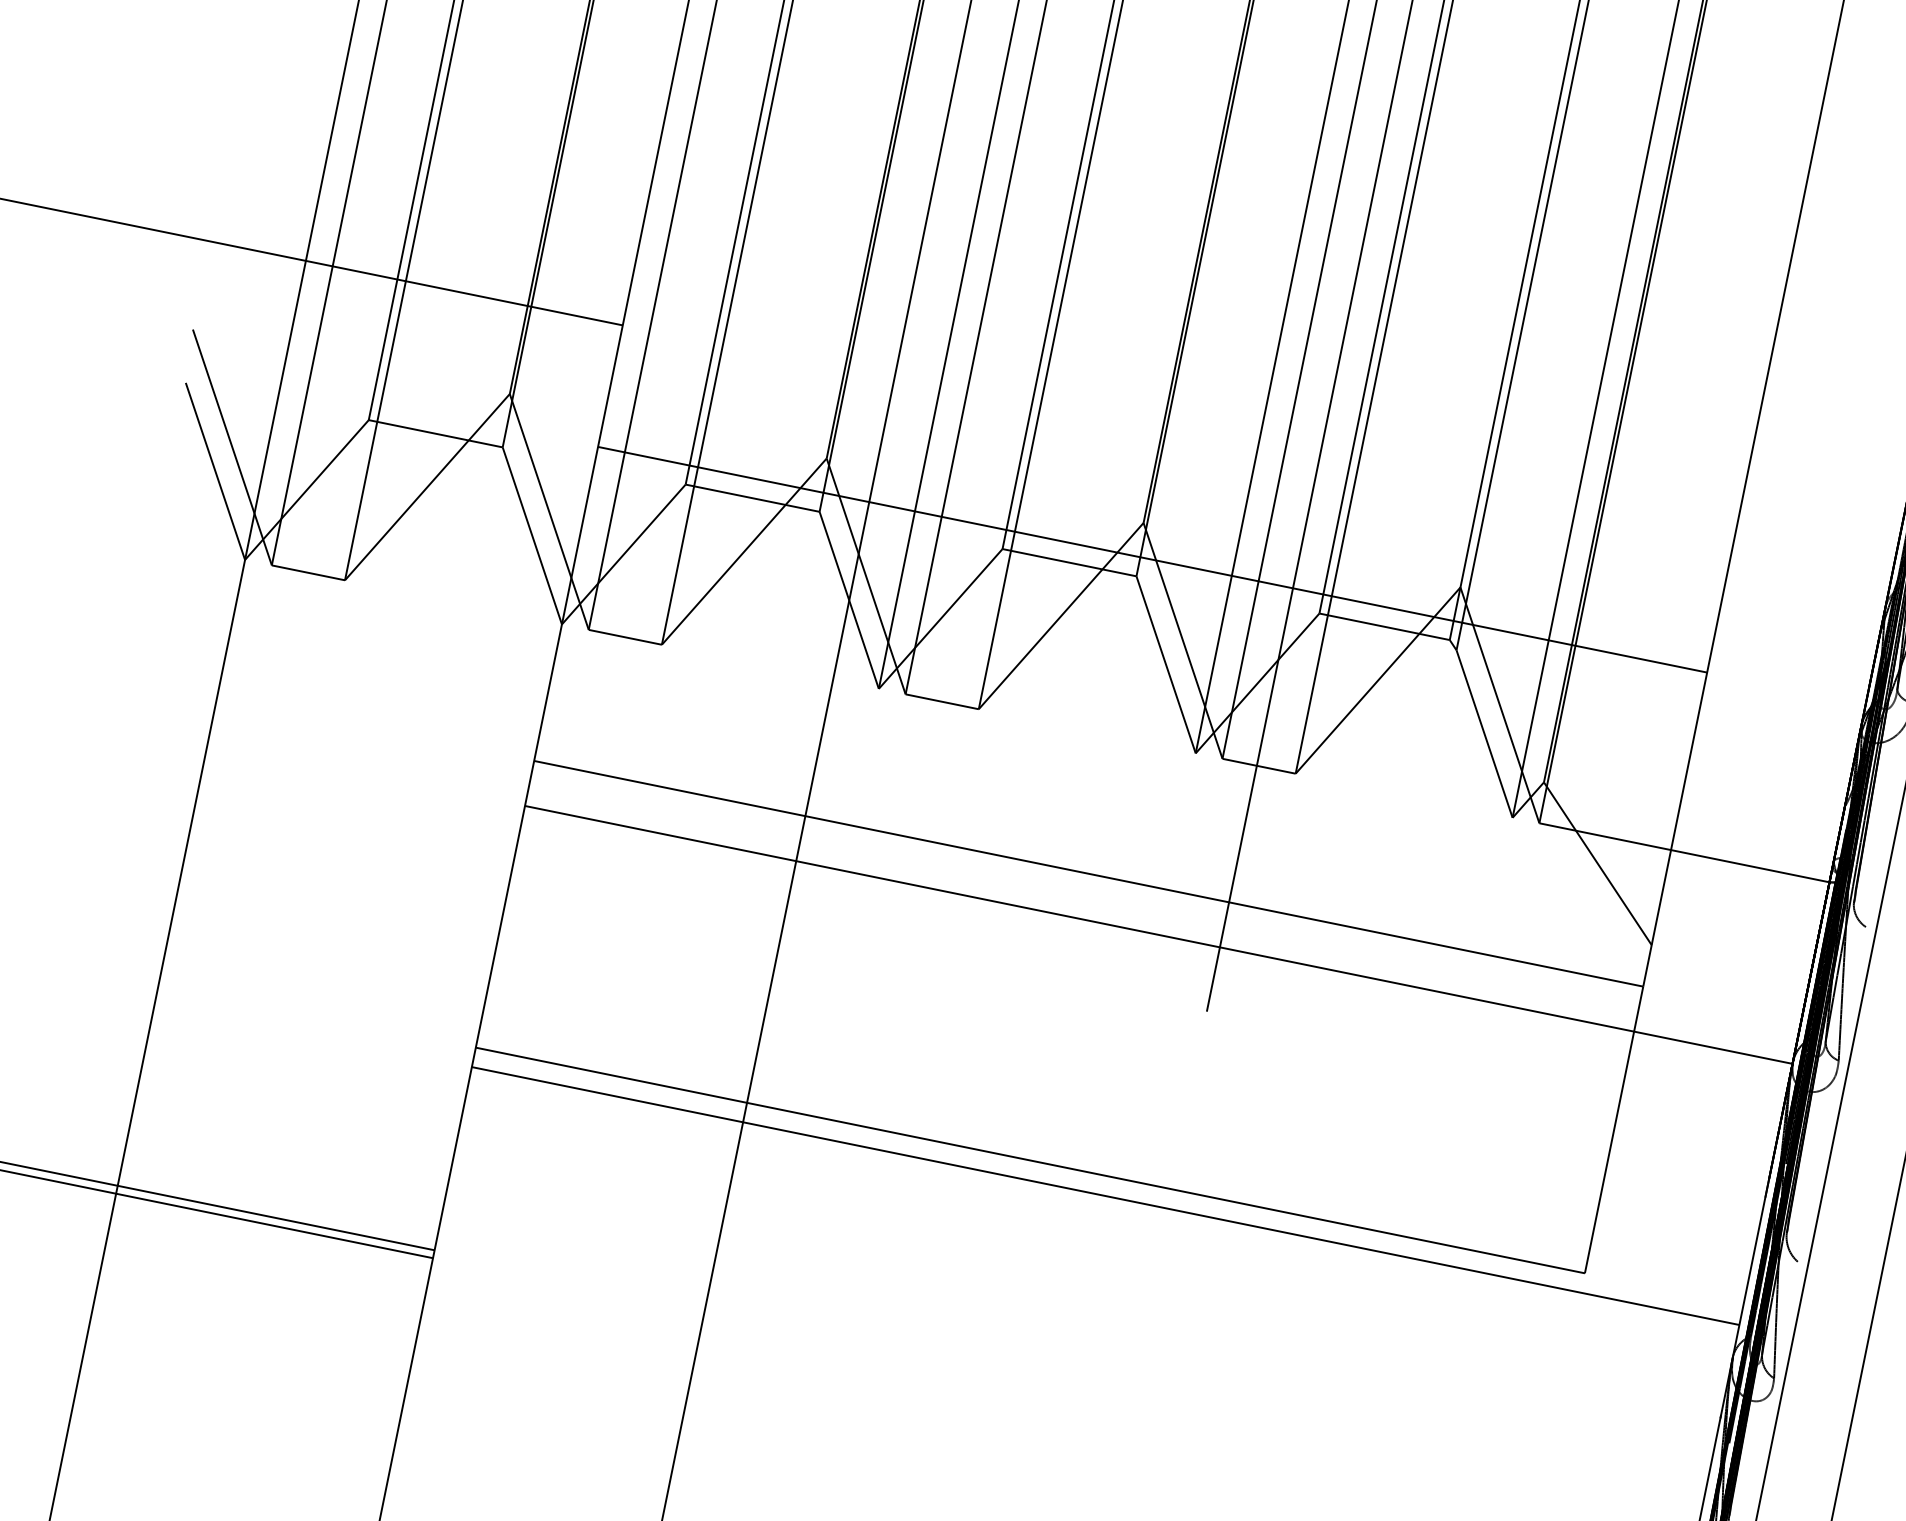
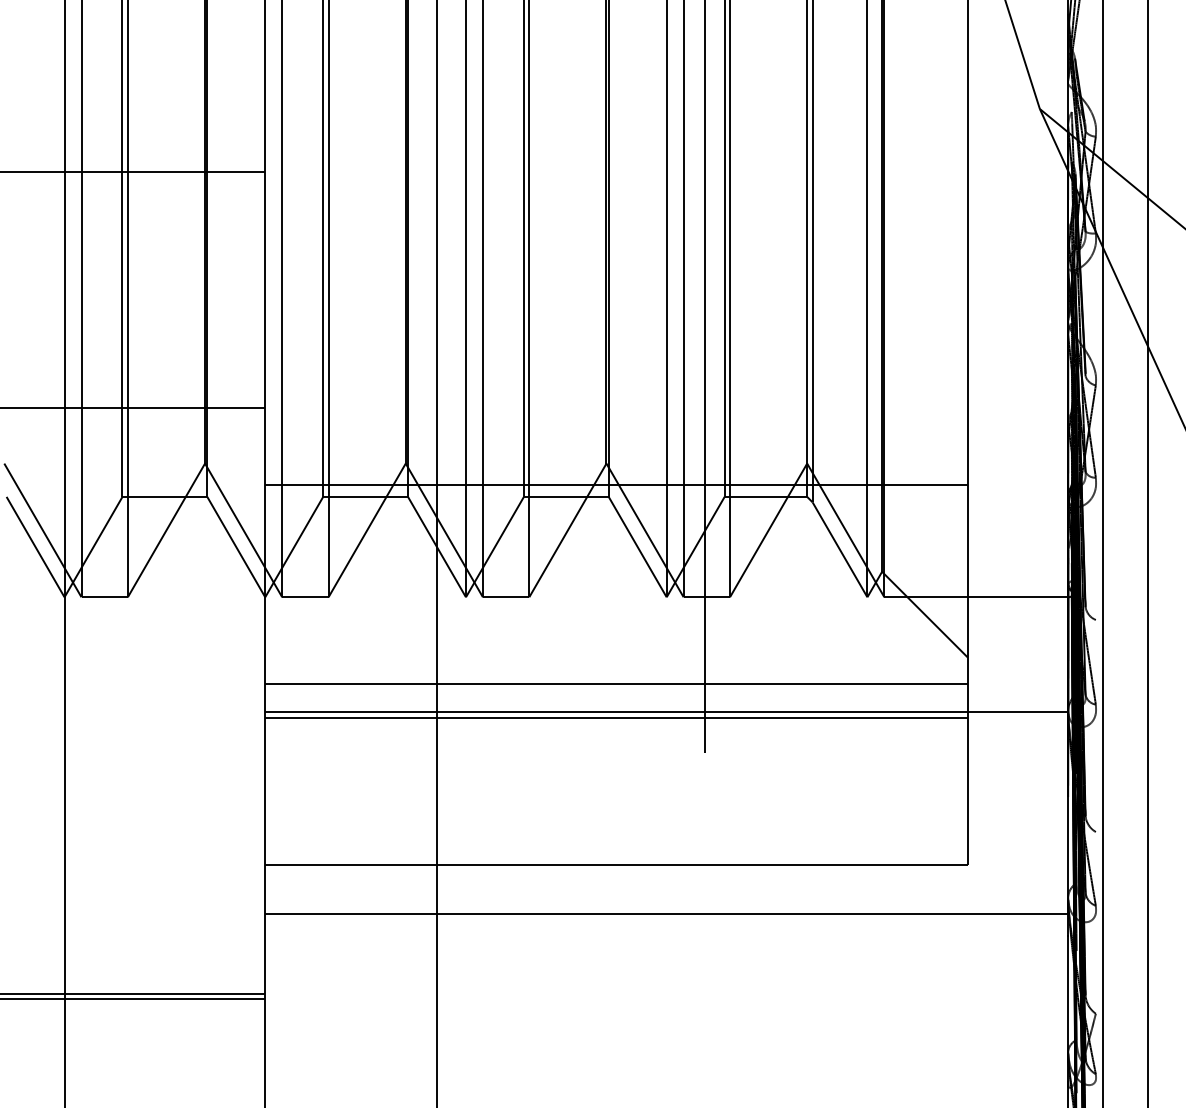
line: (1077, 928) -> (616, 718), added
line: (1105, 1195) -> (666, 913), moved

